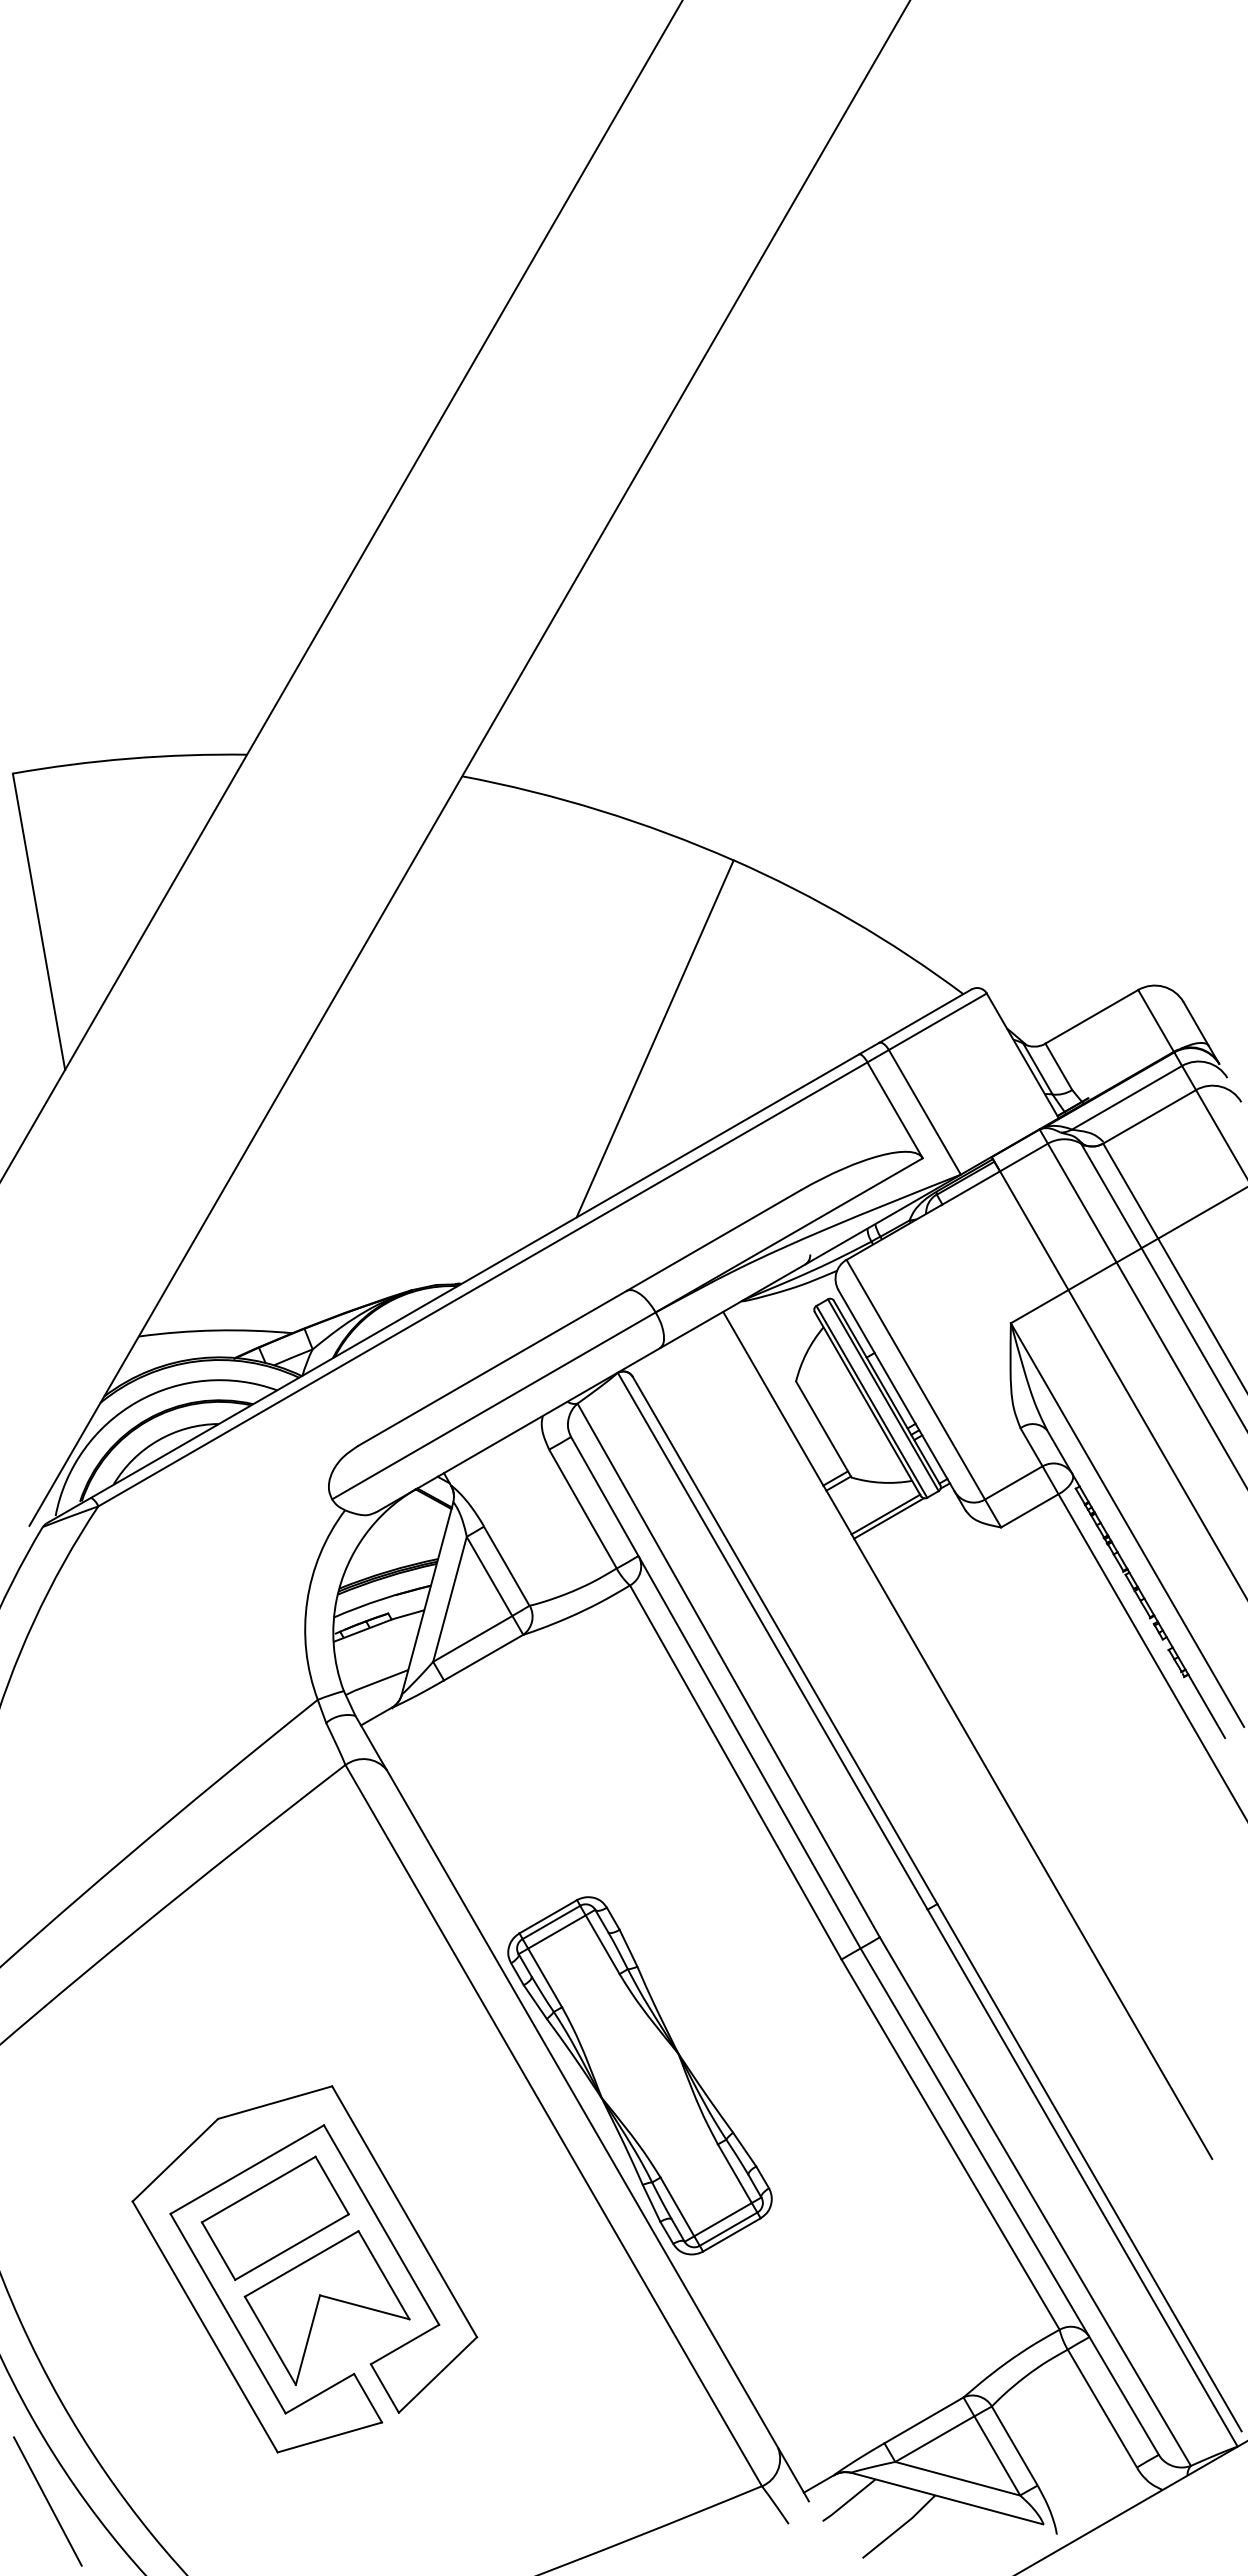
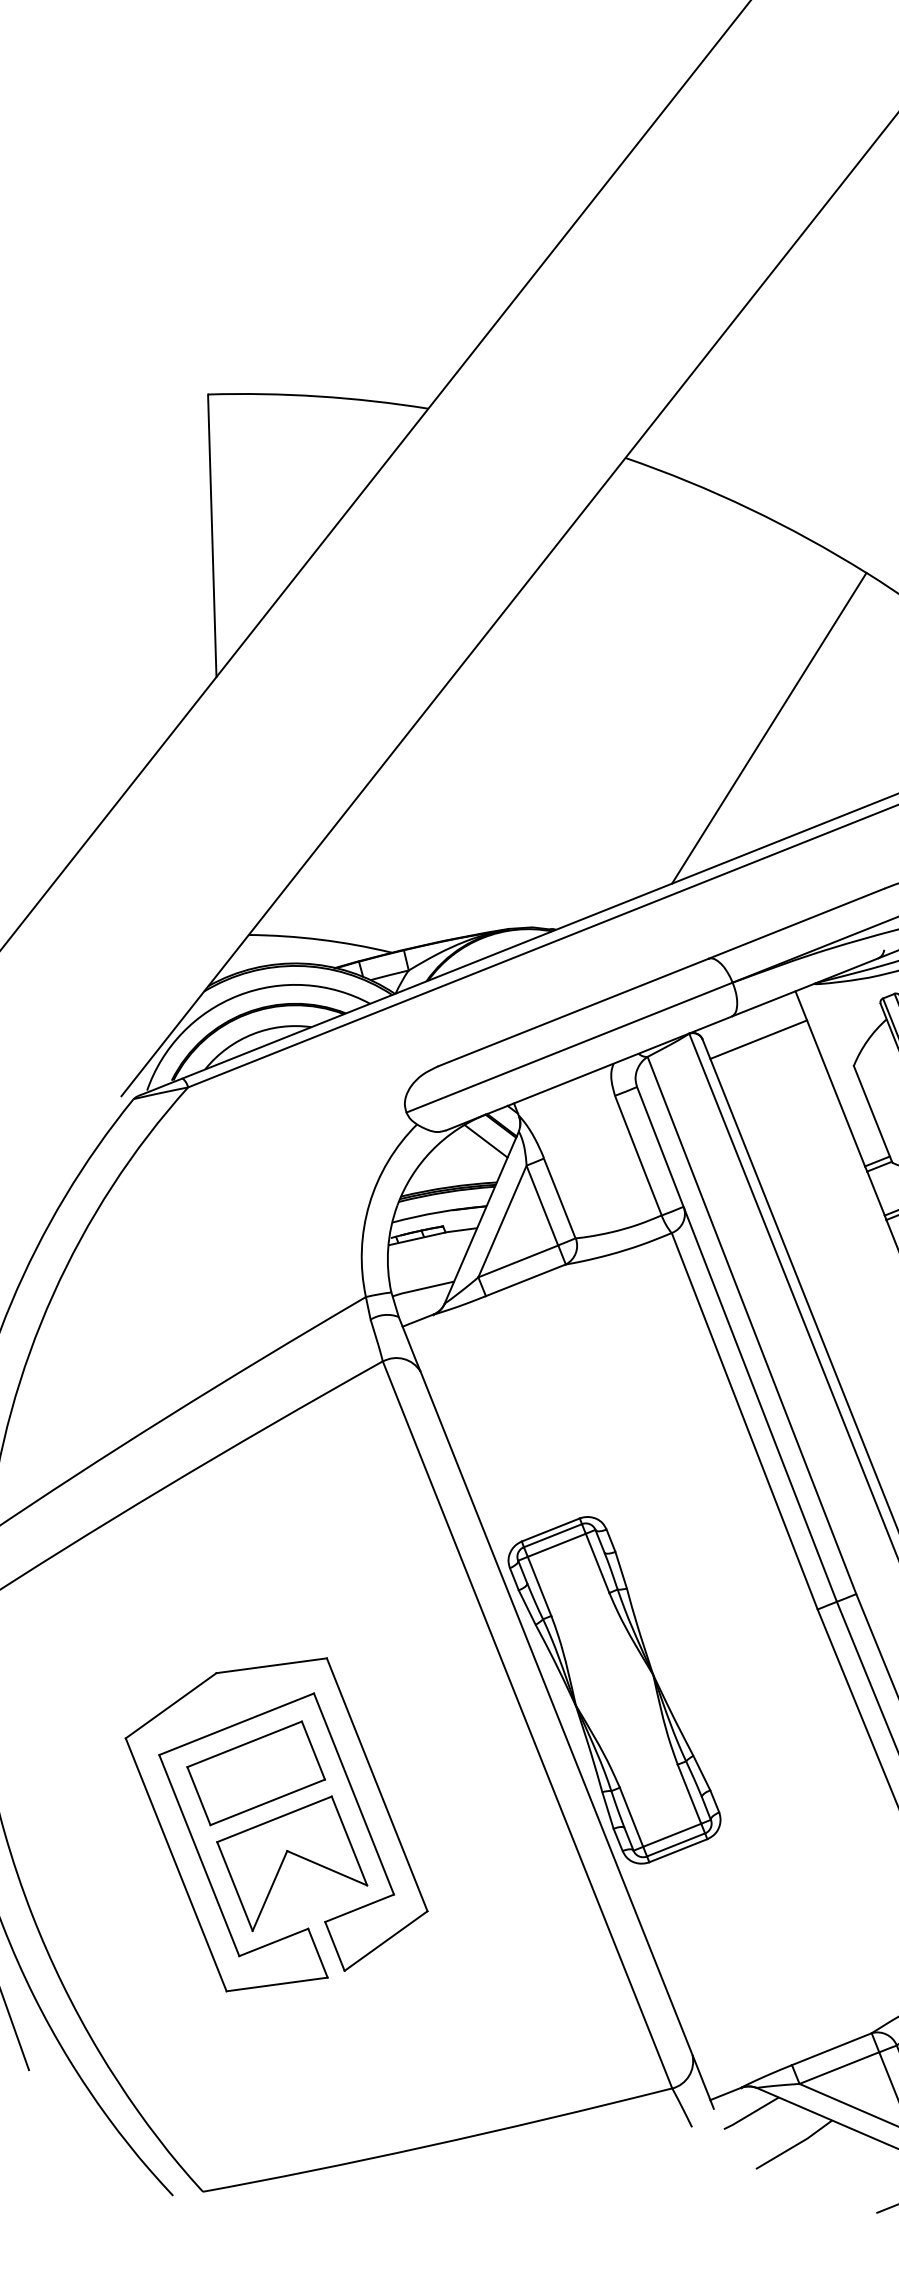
line: (691, 1368) -> (758, 1039), added
line: (420, 1517) -> (486, 1141), added

